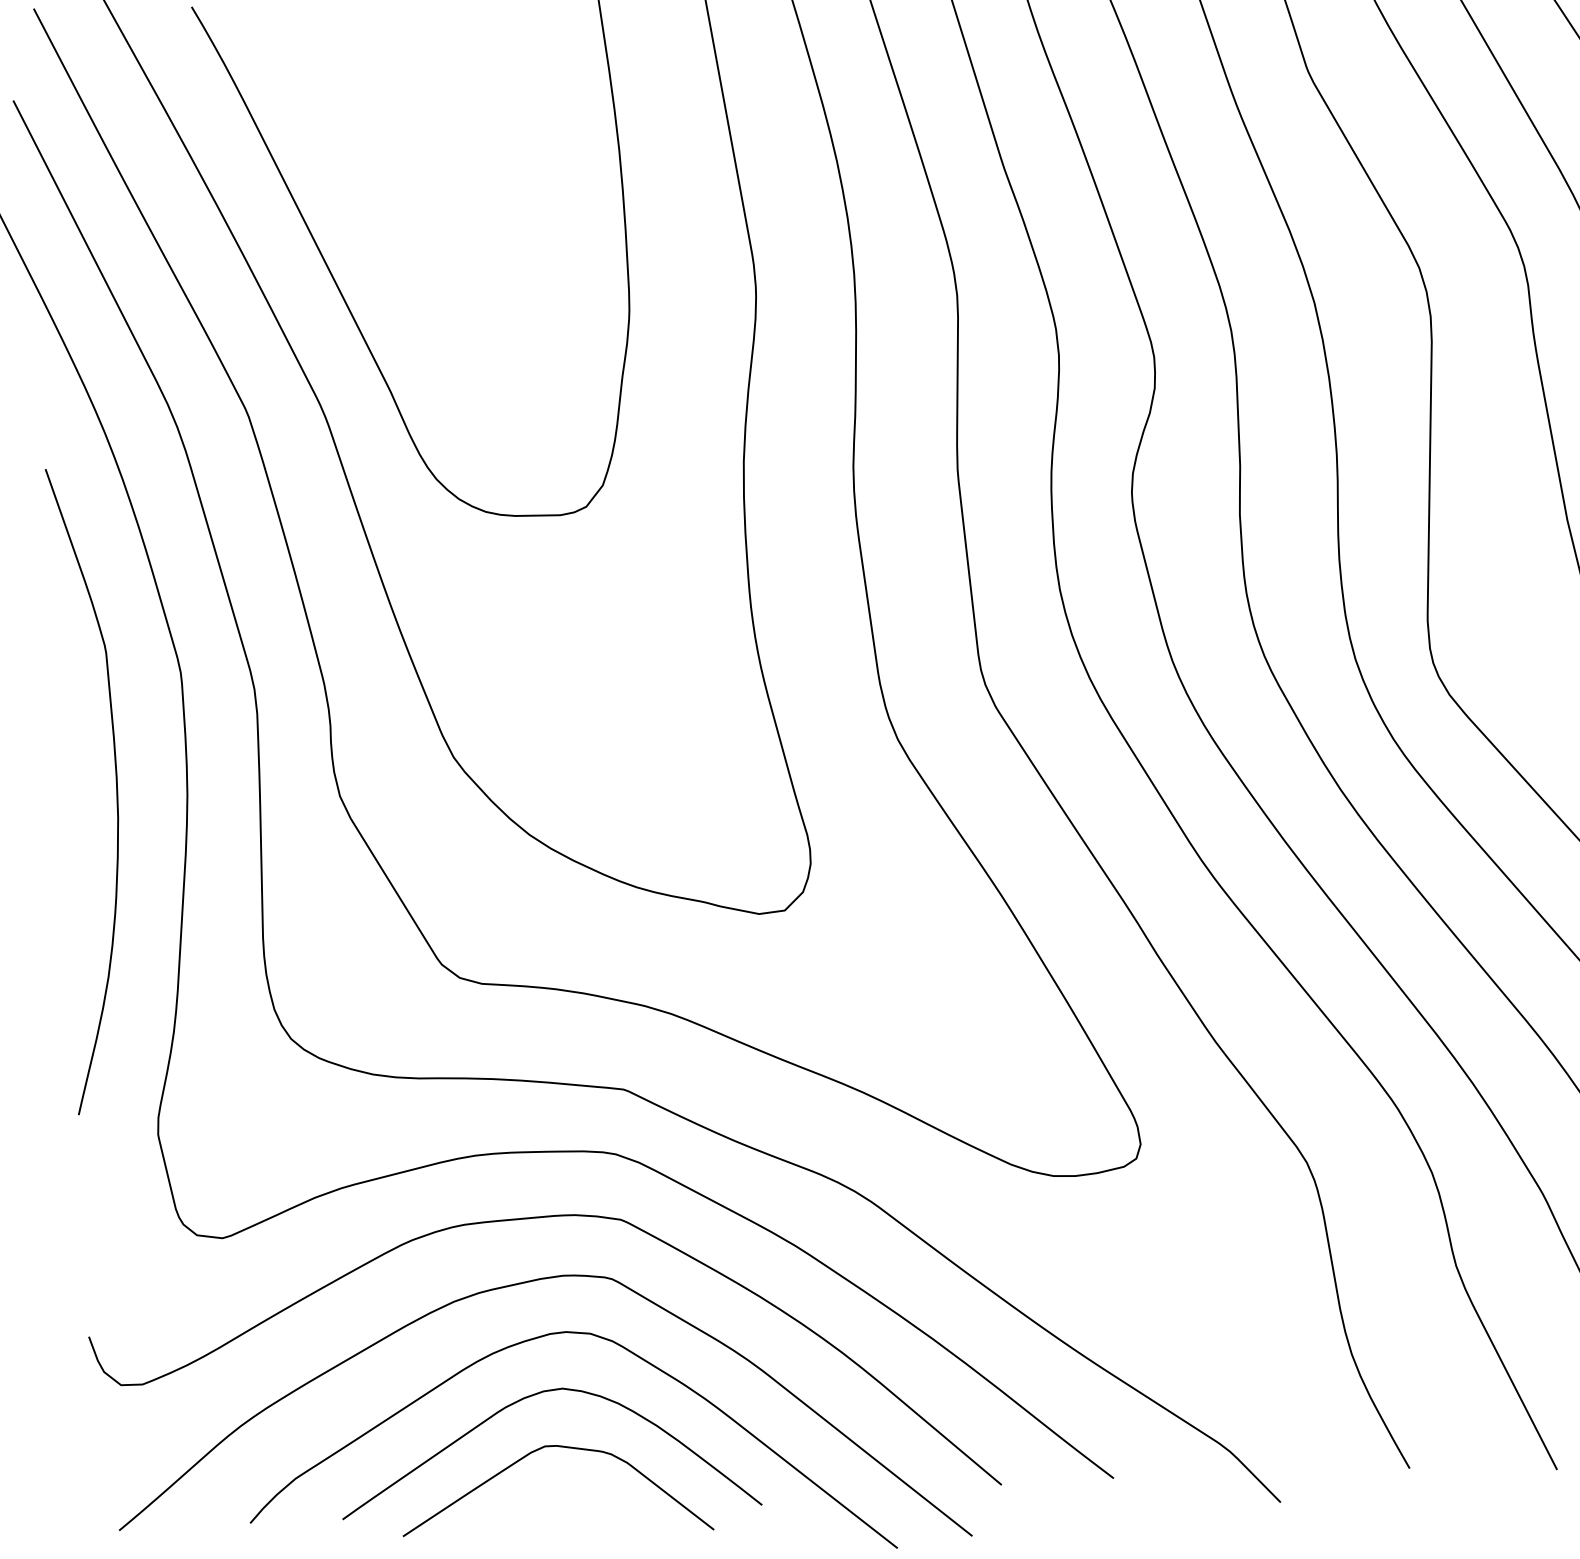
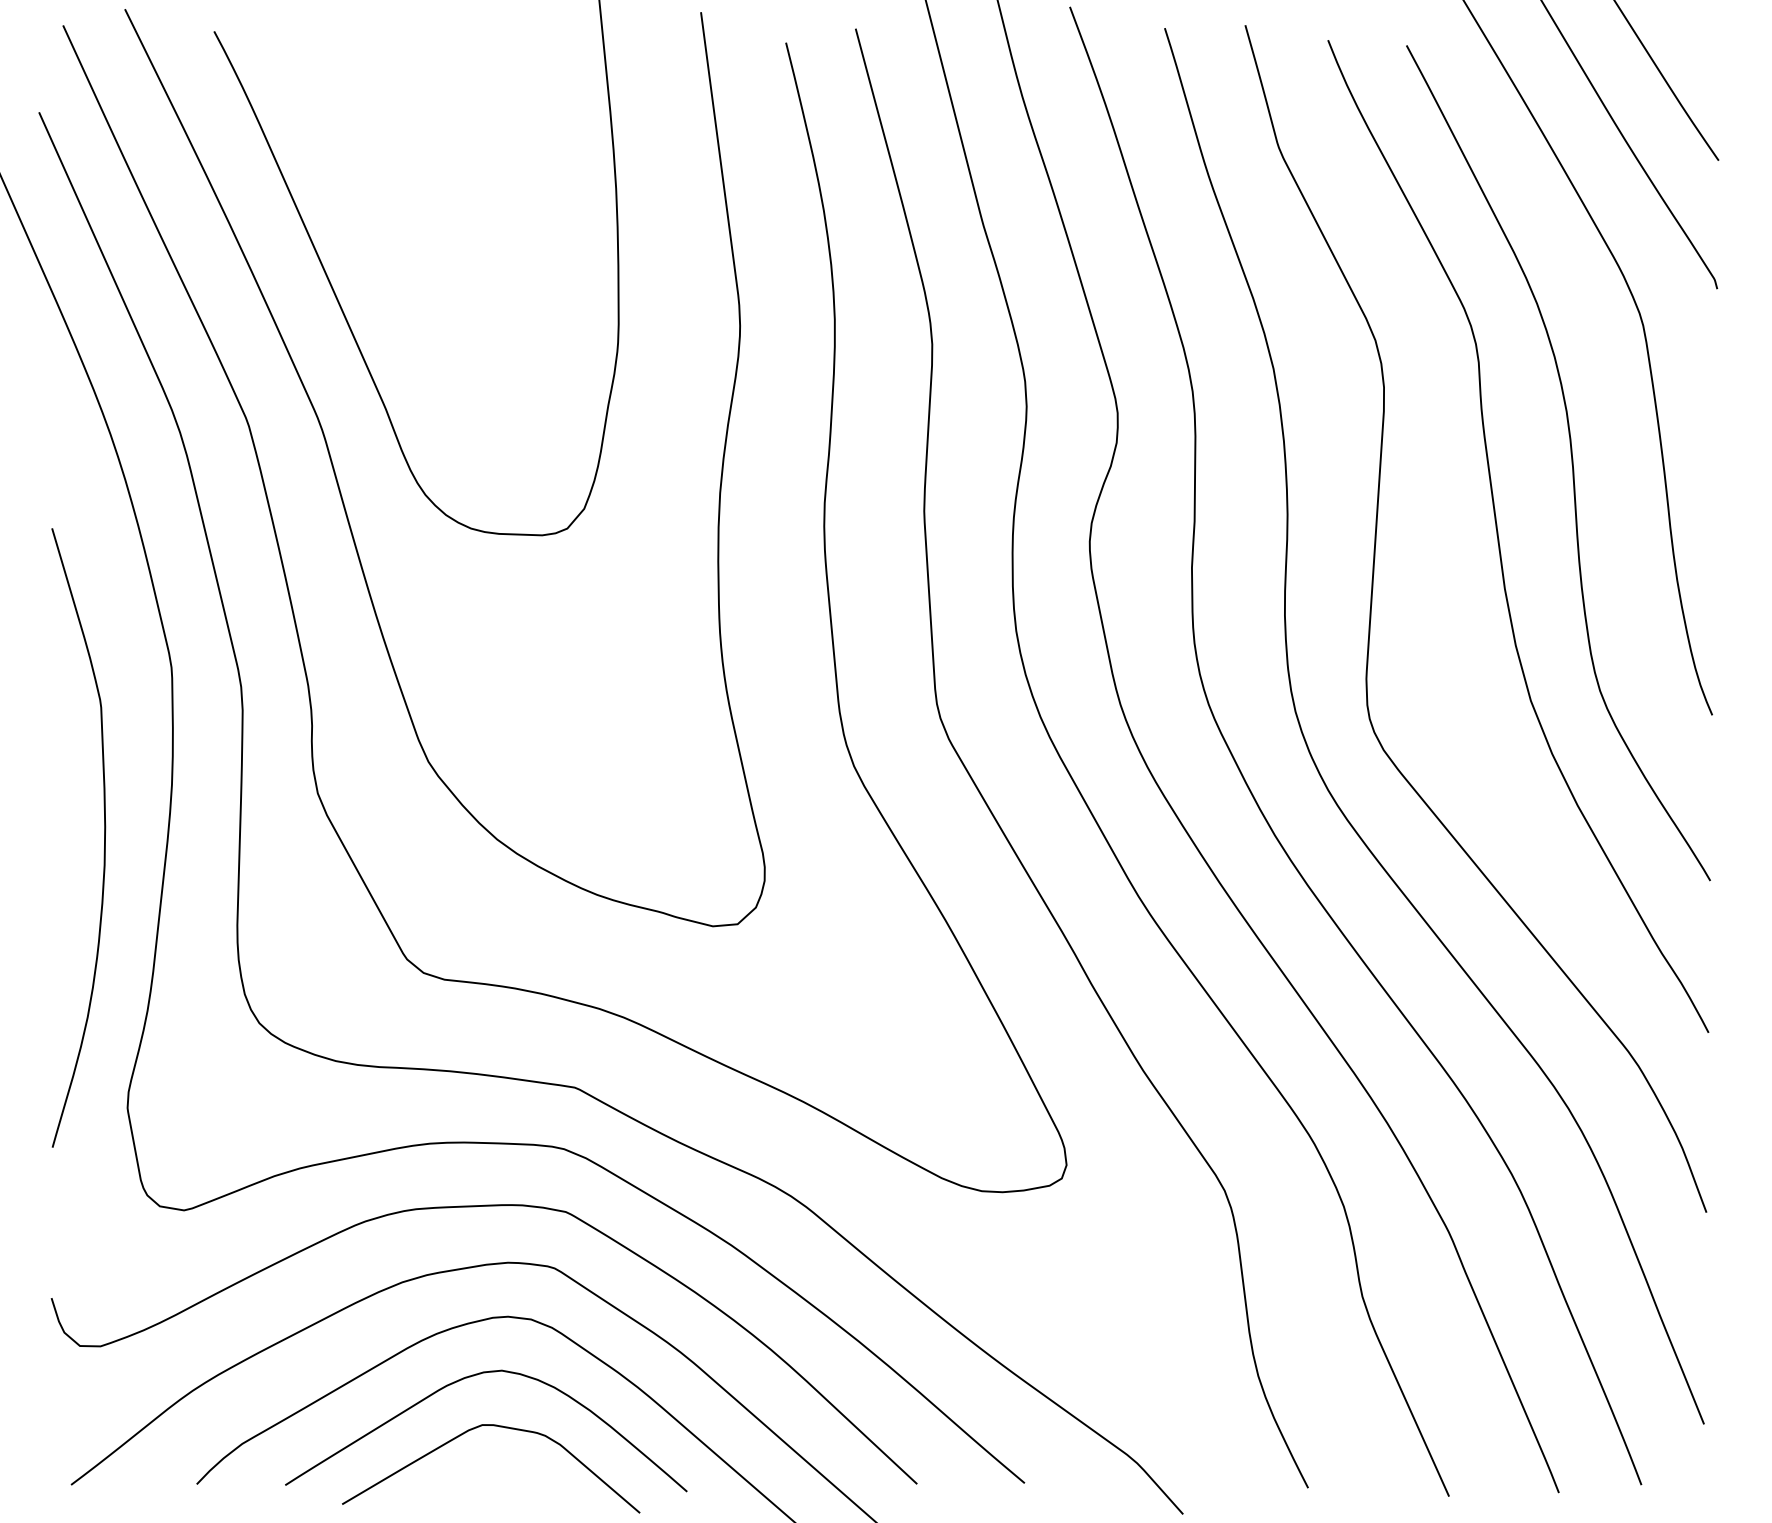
curve: (116, 788) -> (104, 837), moved

